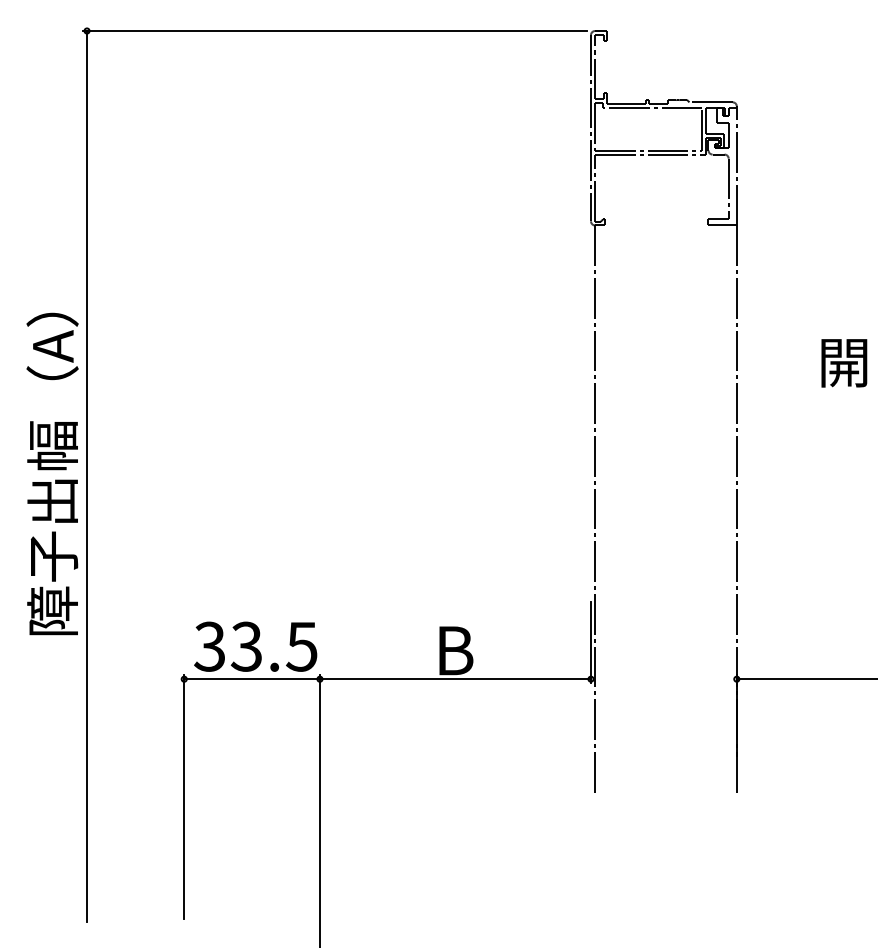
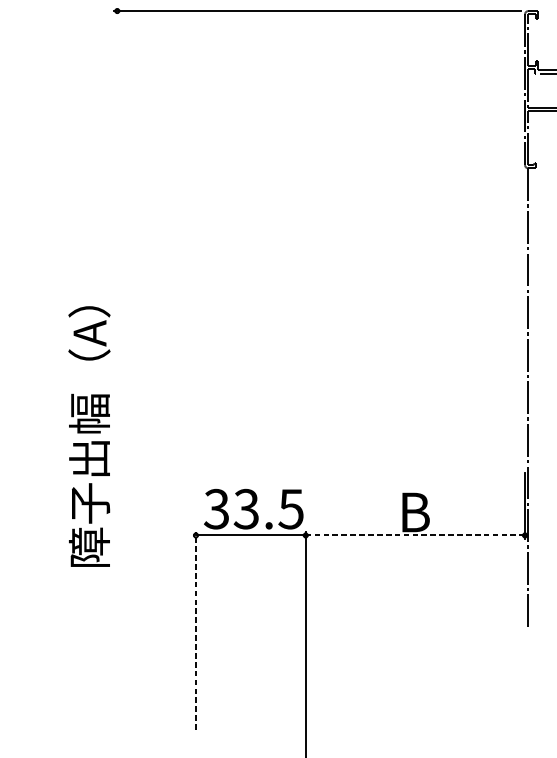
text: (52, 473) -> (89, 436), moved
line: (87, 476) -> (117, 371), removed
line: (455, 679) -> (415, 535), solid -> dashed
line: (184, 796) -> (196, 630), solid -> dashed

